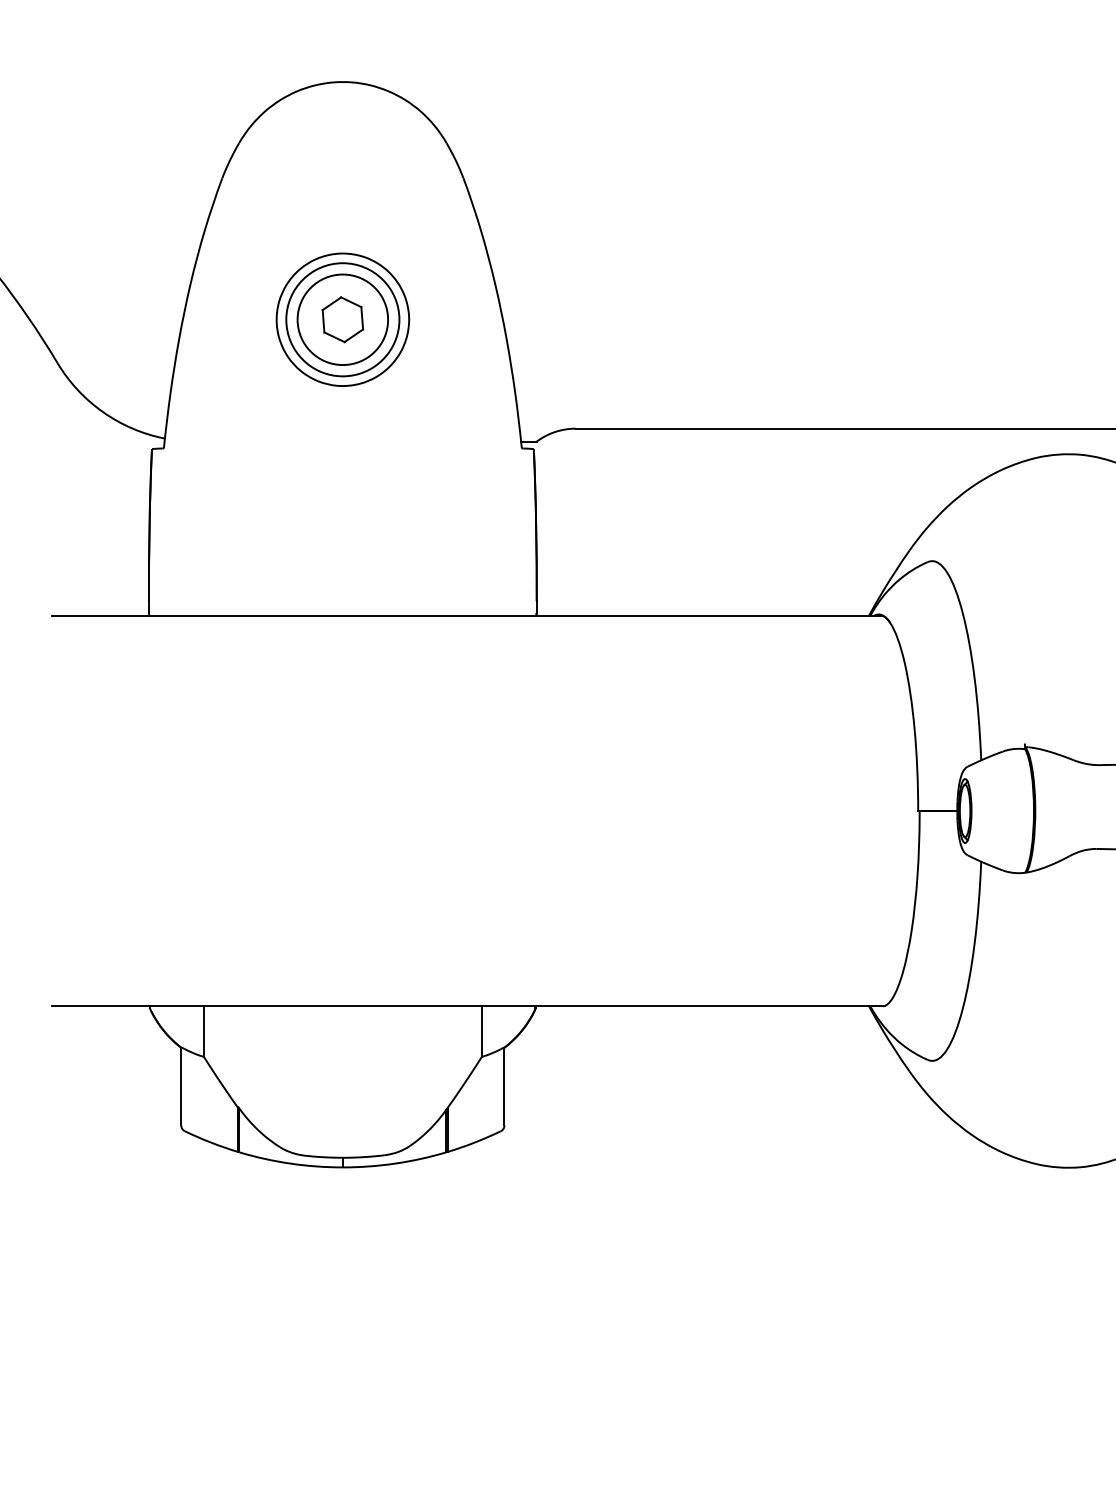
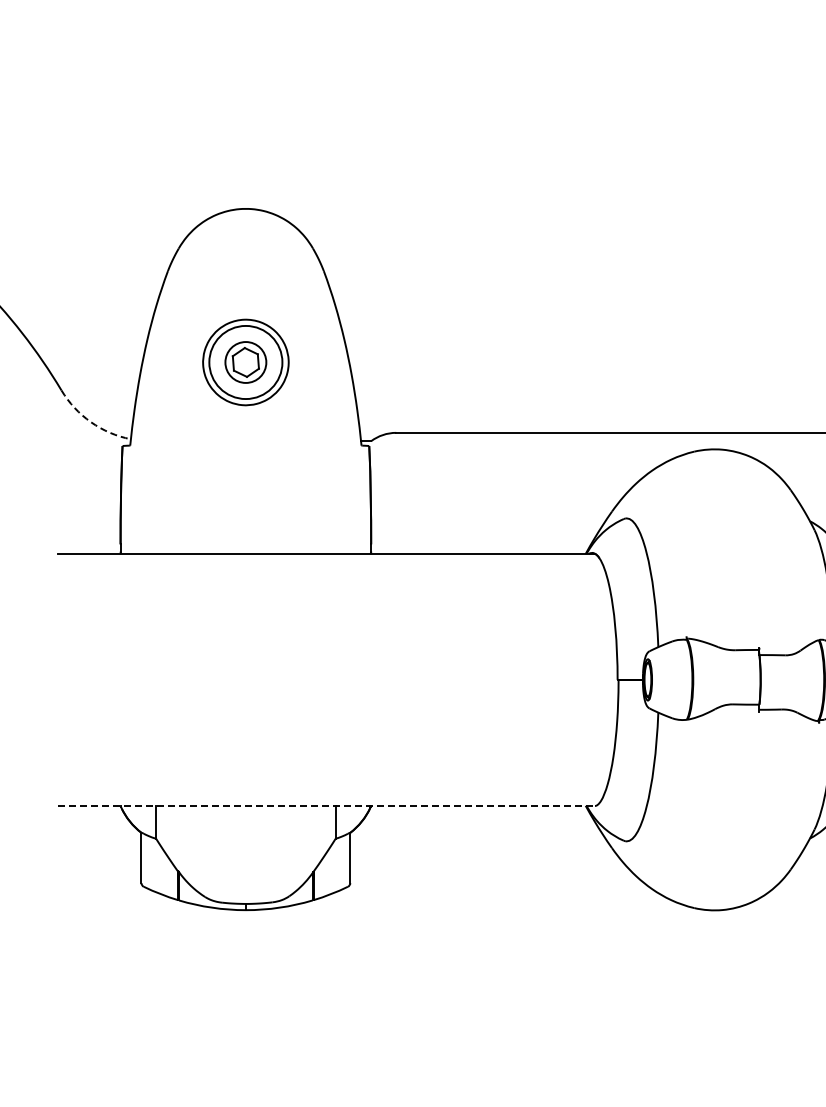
circle: (342, 319) -> (245, 362), size x0.7
arc: (103, 412) -> (91, 422), solid -> dashed
line: (469, 1005) -> (327, 805), solid -> dashed

